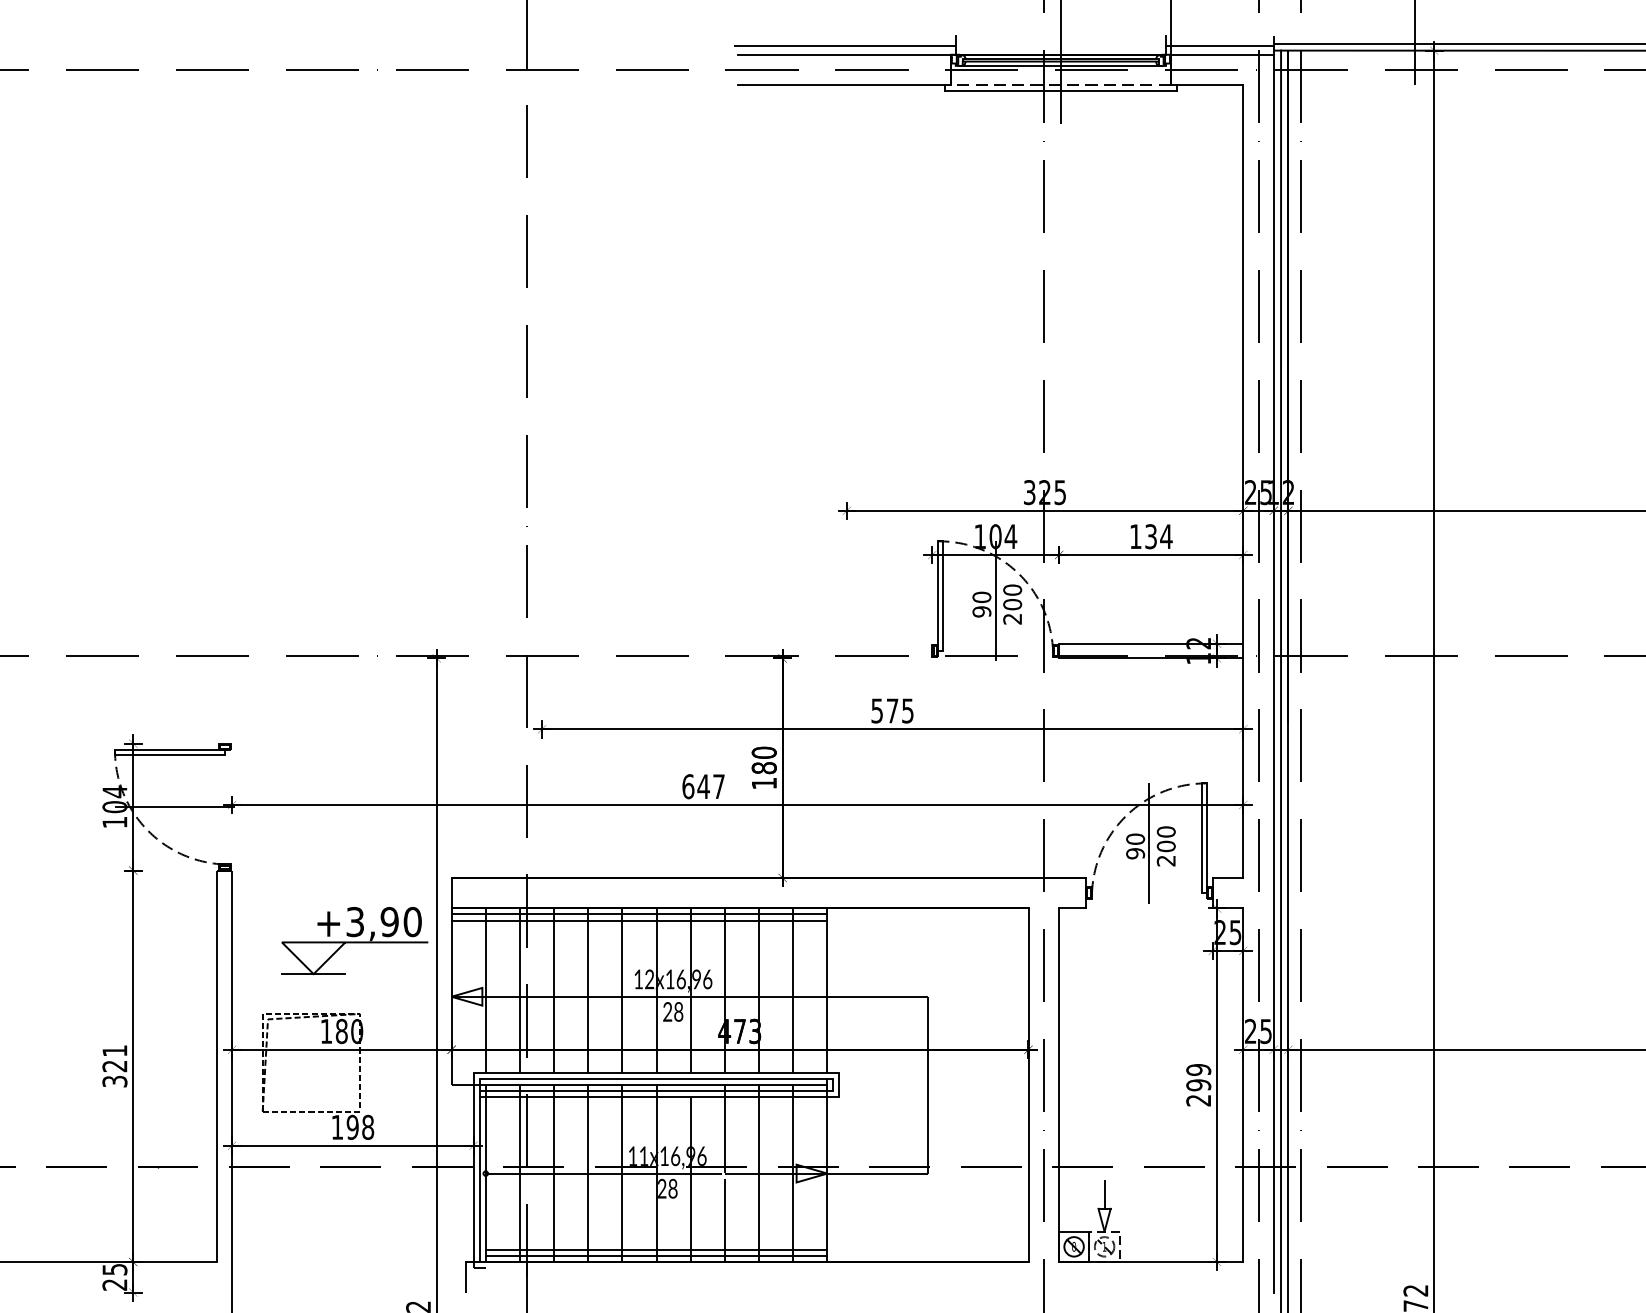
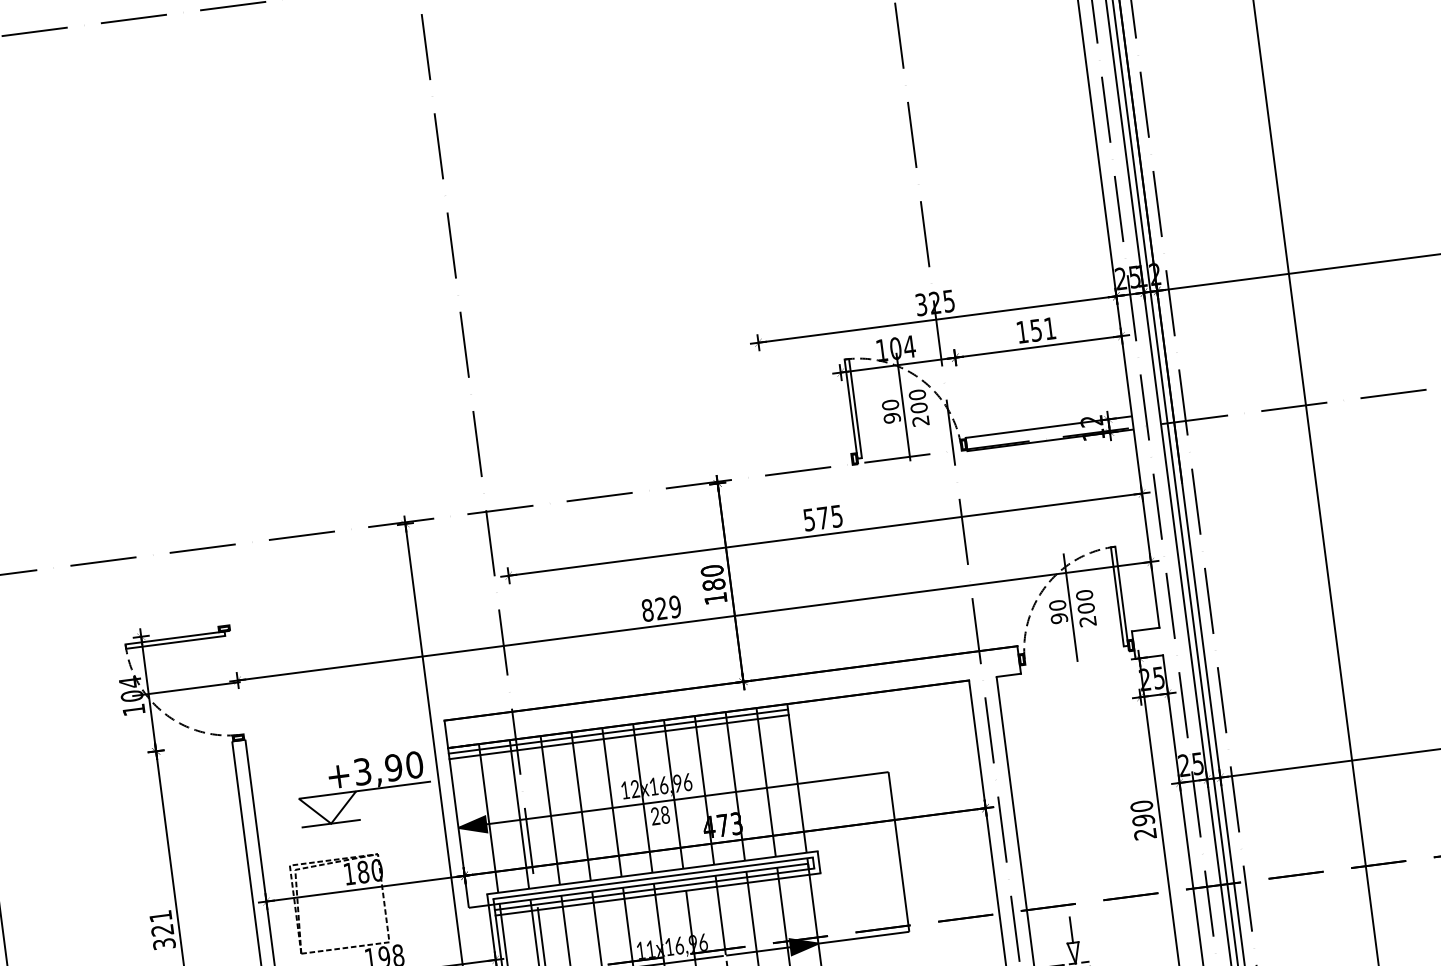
text: (1158, 536) -> (1042, 329), 134 -> 151
text: (703, 786) -> (661, 608), 647 -> 829
fill: (466, 996) -> (471, 825), added
text: (1198, 1069) -> (1141, 806), 299 -> 290
fill: (811, 1173) -> (804, 945), added

